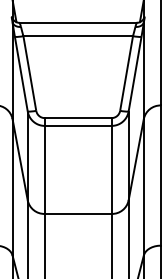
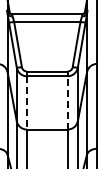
line: (45, 169) -> (27, 102), solid -> dashed
line: (111, 169) -> (67, 102), solid -> dashed

